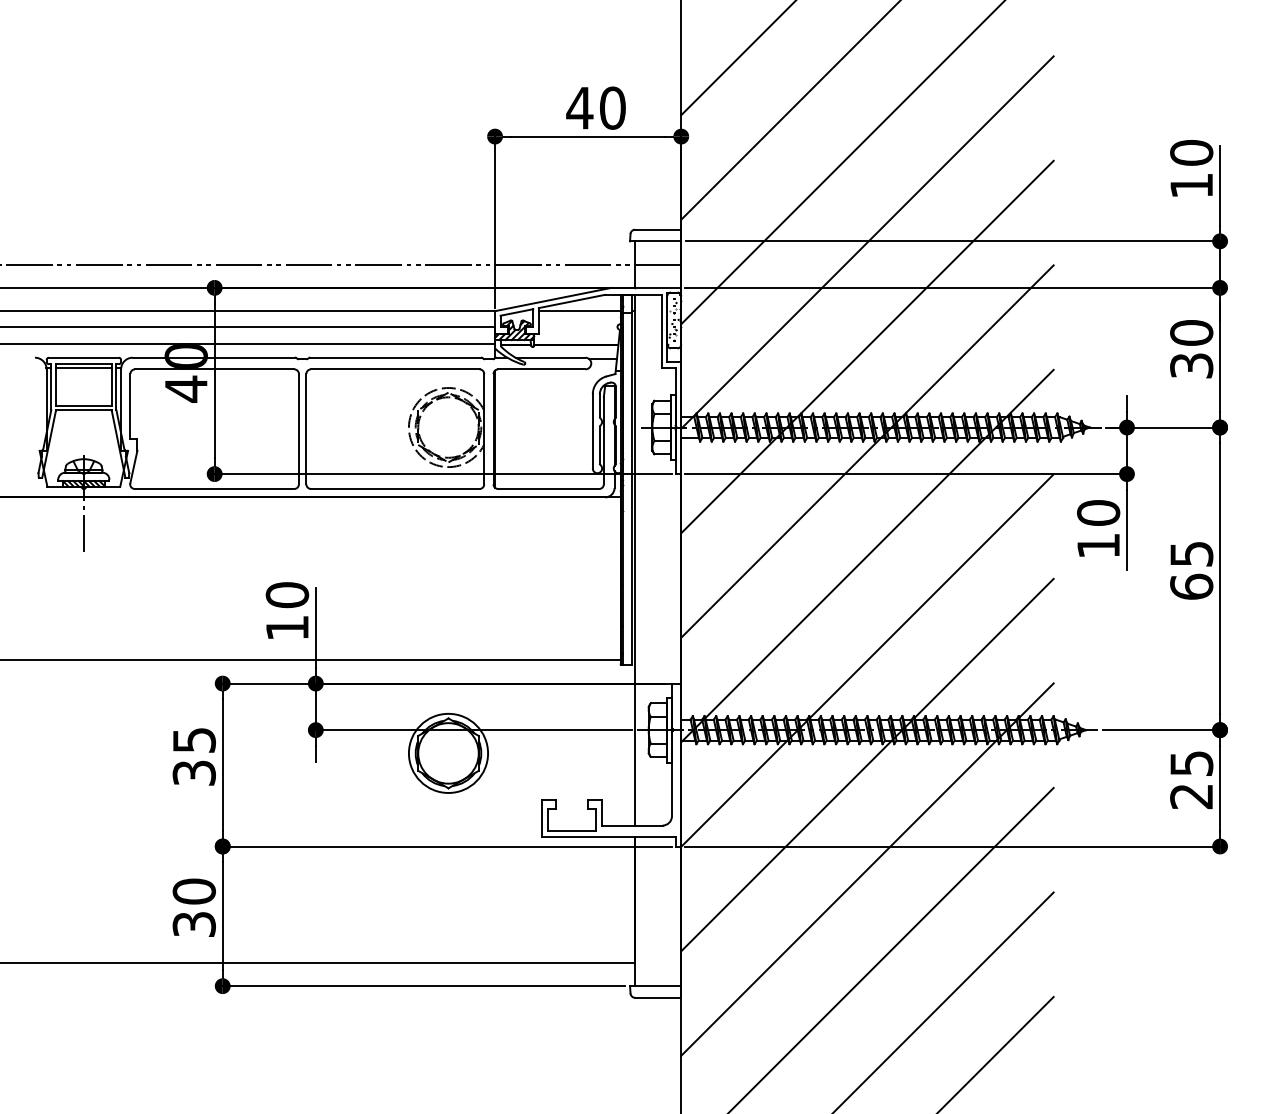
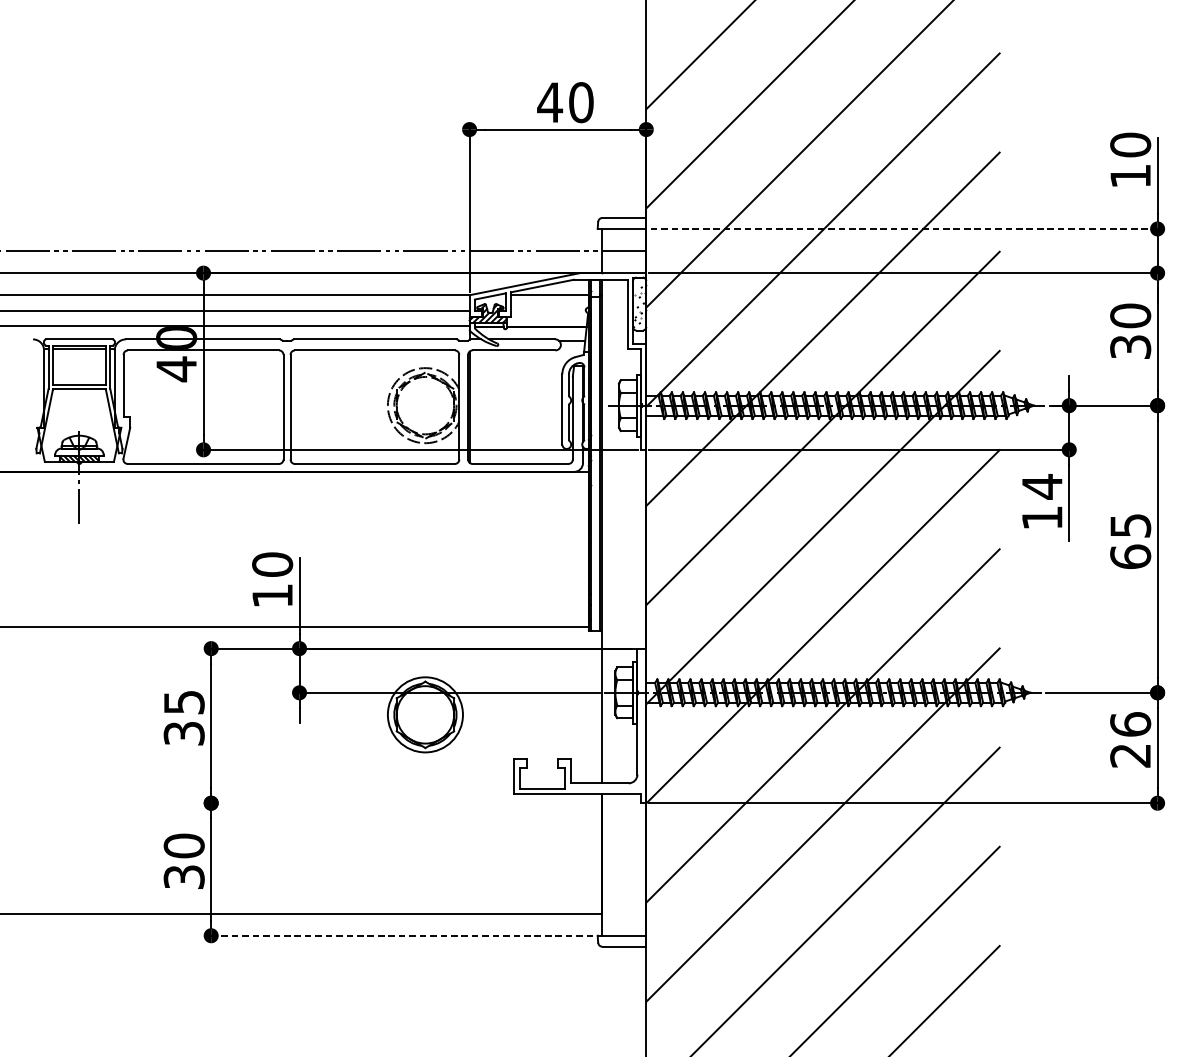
line: (955, 241) -> (906, 229), solid -> dashed
text: (1098, 512) -> (1042, 486), 10 -> 14
text: (1191, 763) -> (1130, 724), 25 -> 26
line: (445, 846) -> (422, 803), removed
line: (421, 986) -> (399, 936), solid -> dashed

